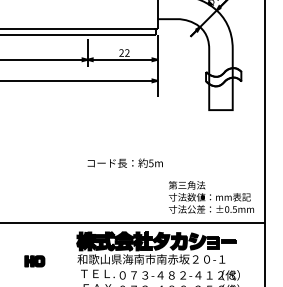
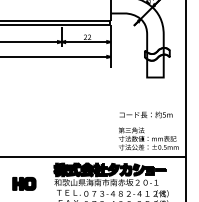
text: (124, 162) -> (145, 114), moved
part: (34, 260) -> (24, 183), size x1.67

